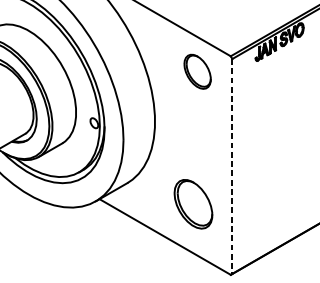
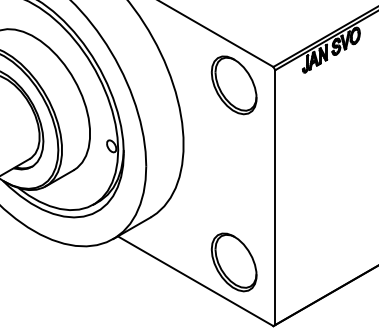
part: (197, 71) -> (233, 85), size x1.43
line: (232, 167) -> (275, 198), dashed -> solid
part: (192, 204) -> (233, 262), moved

